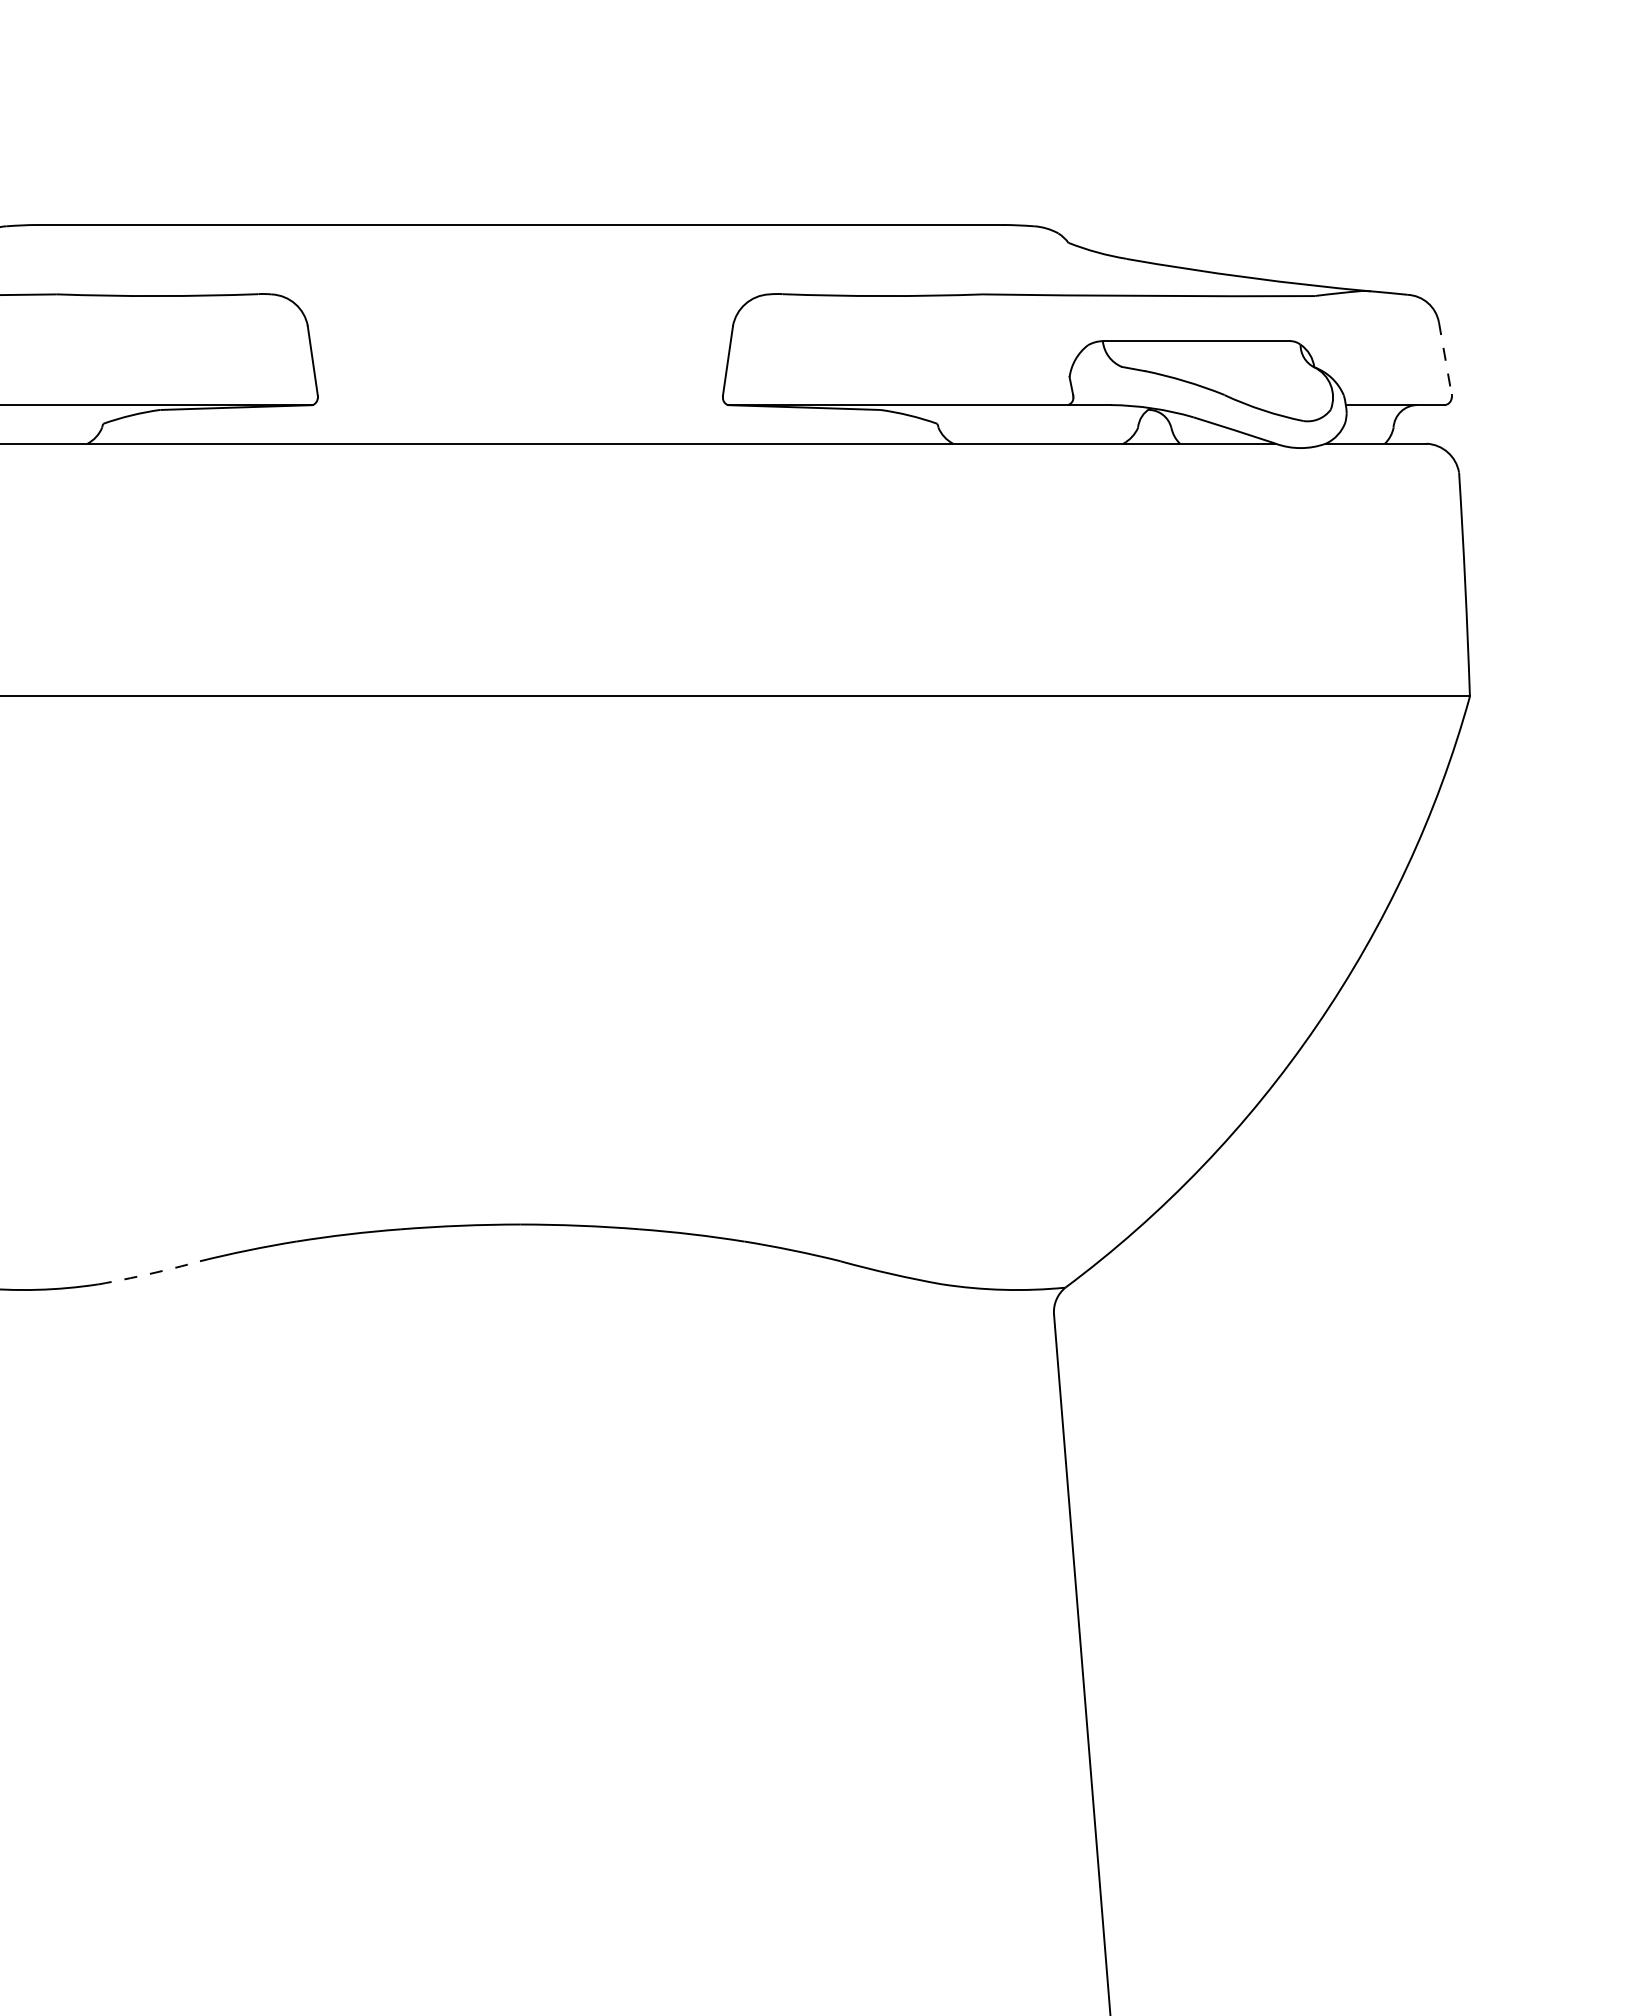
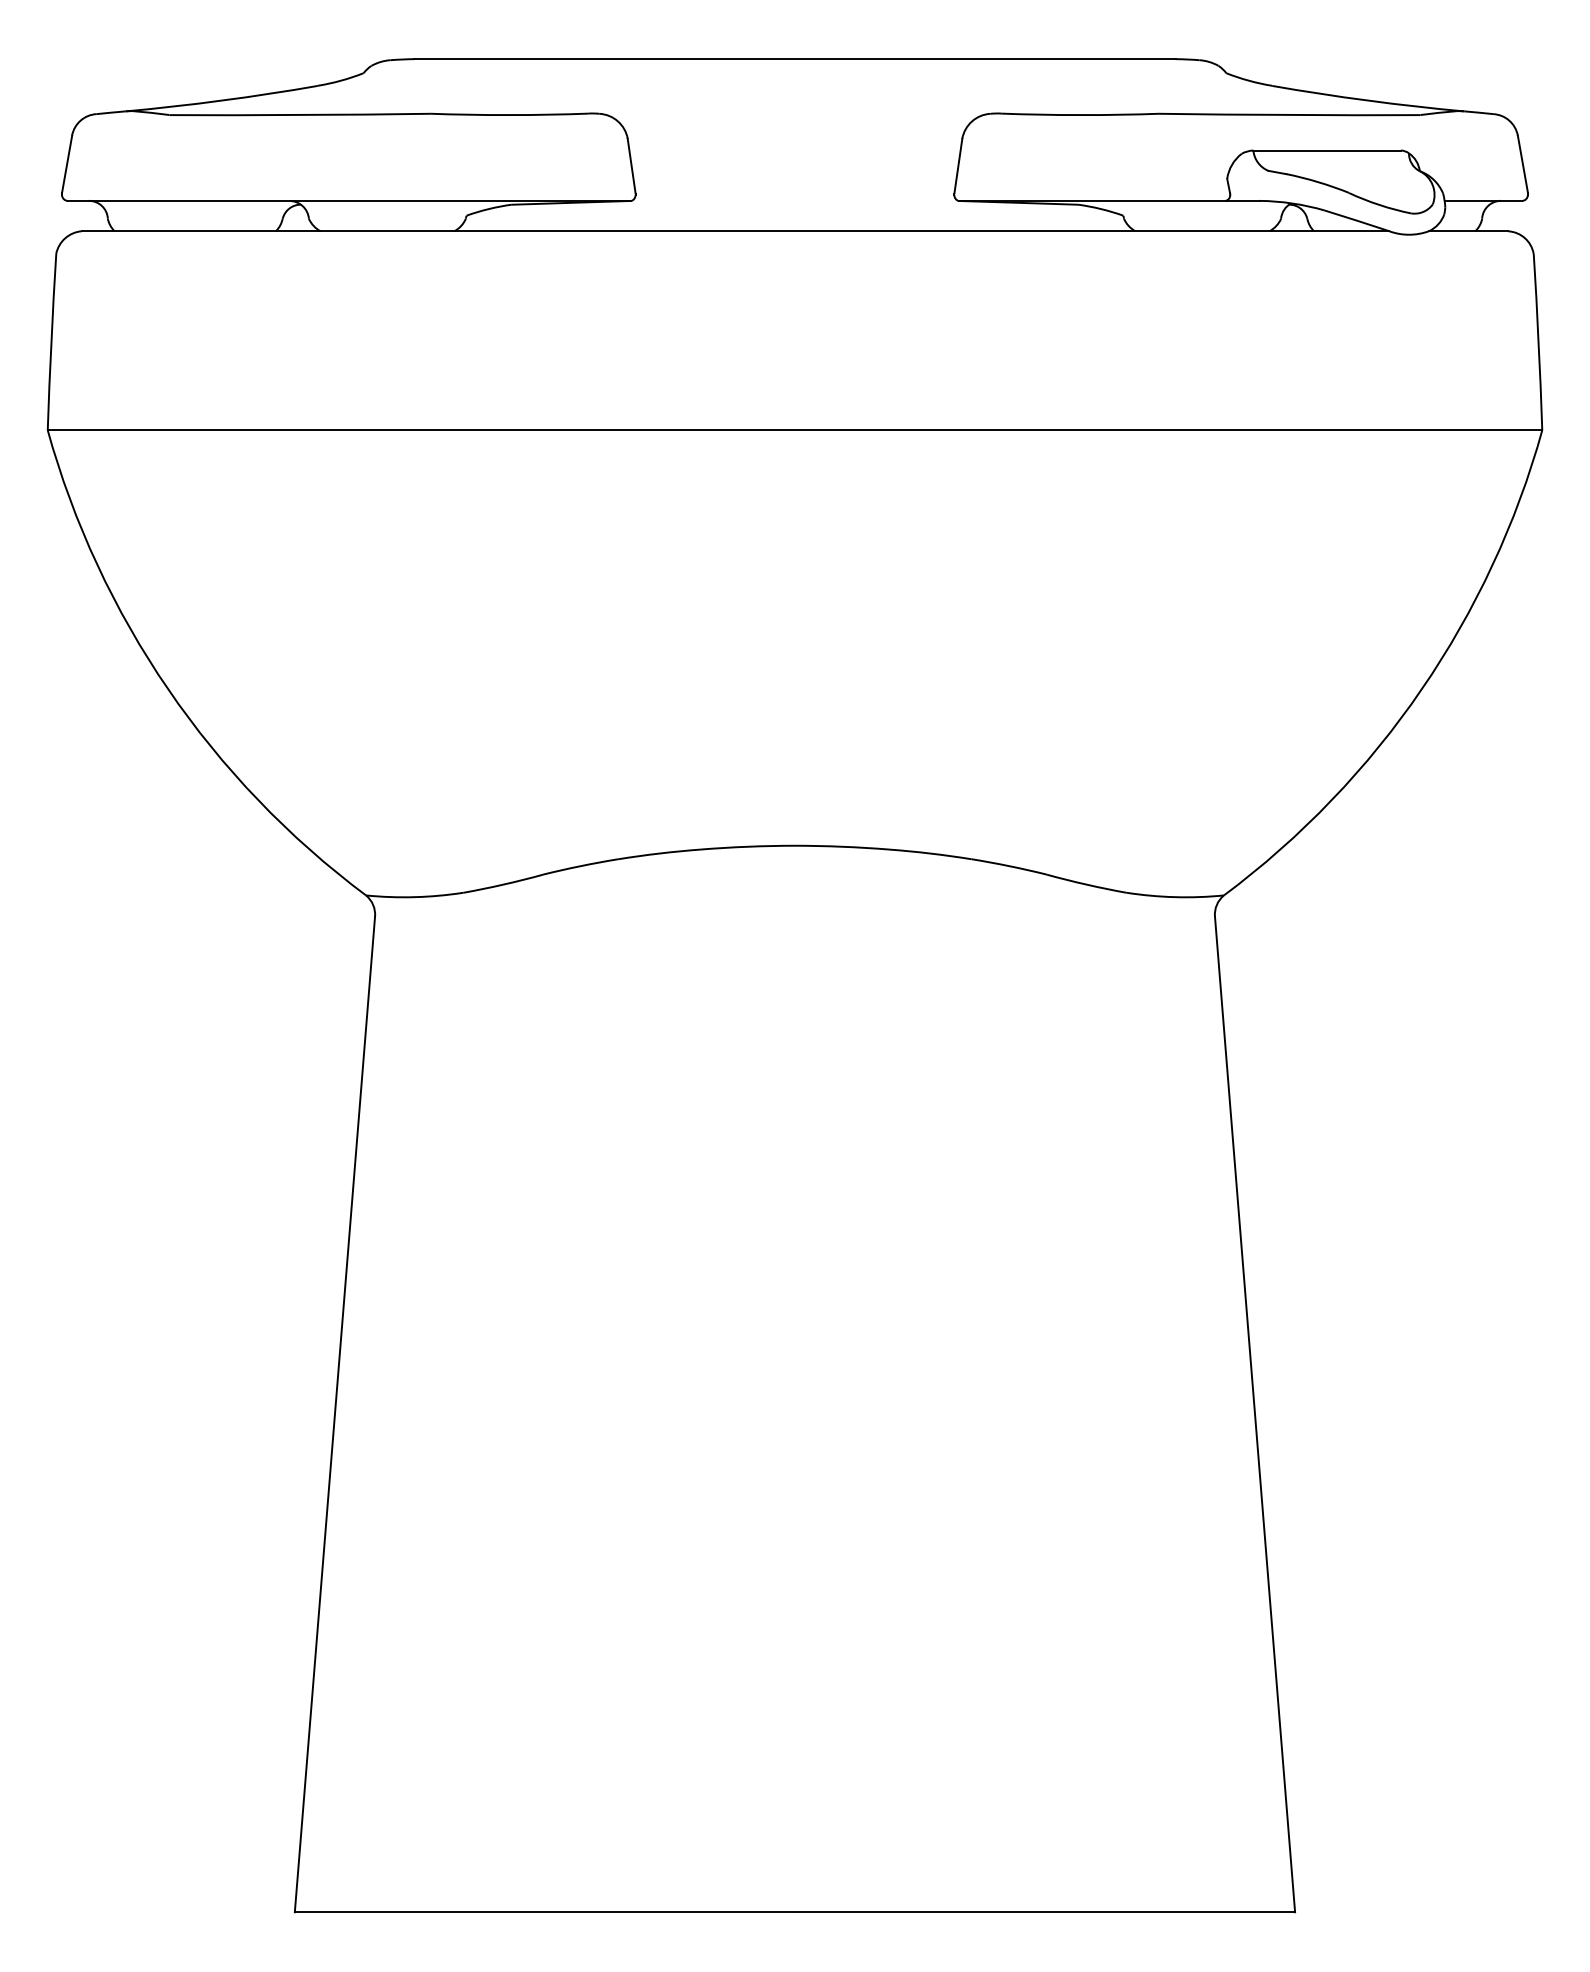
line: (1446, 358) -> (1523, 164), dashed -> solid
arc: (149, 1273) -> (503, 884), dashed -> solid

